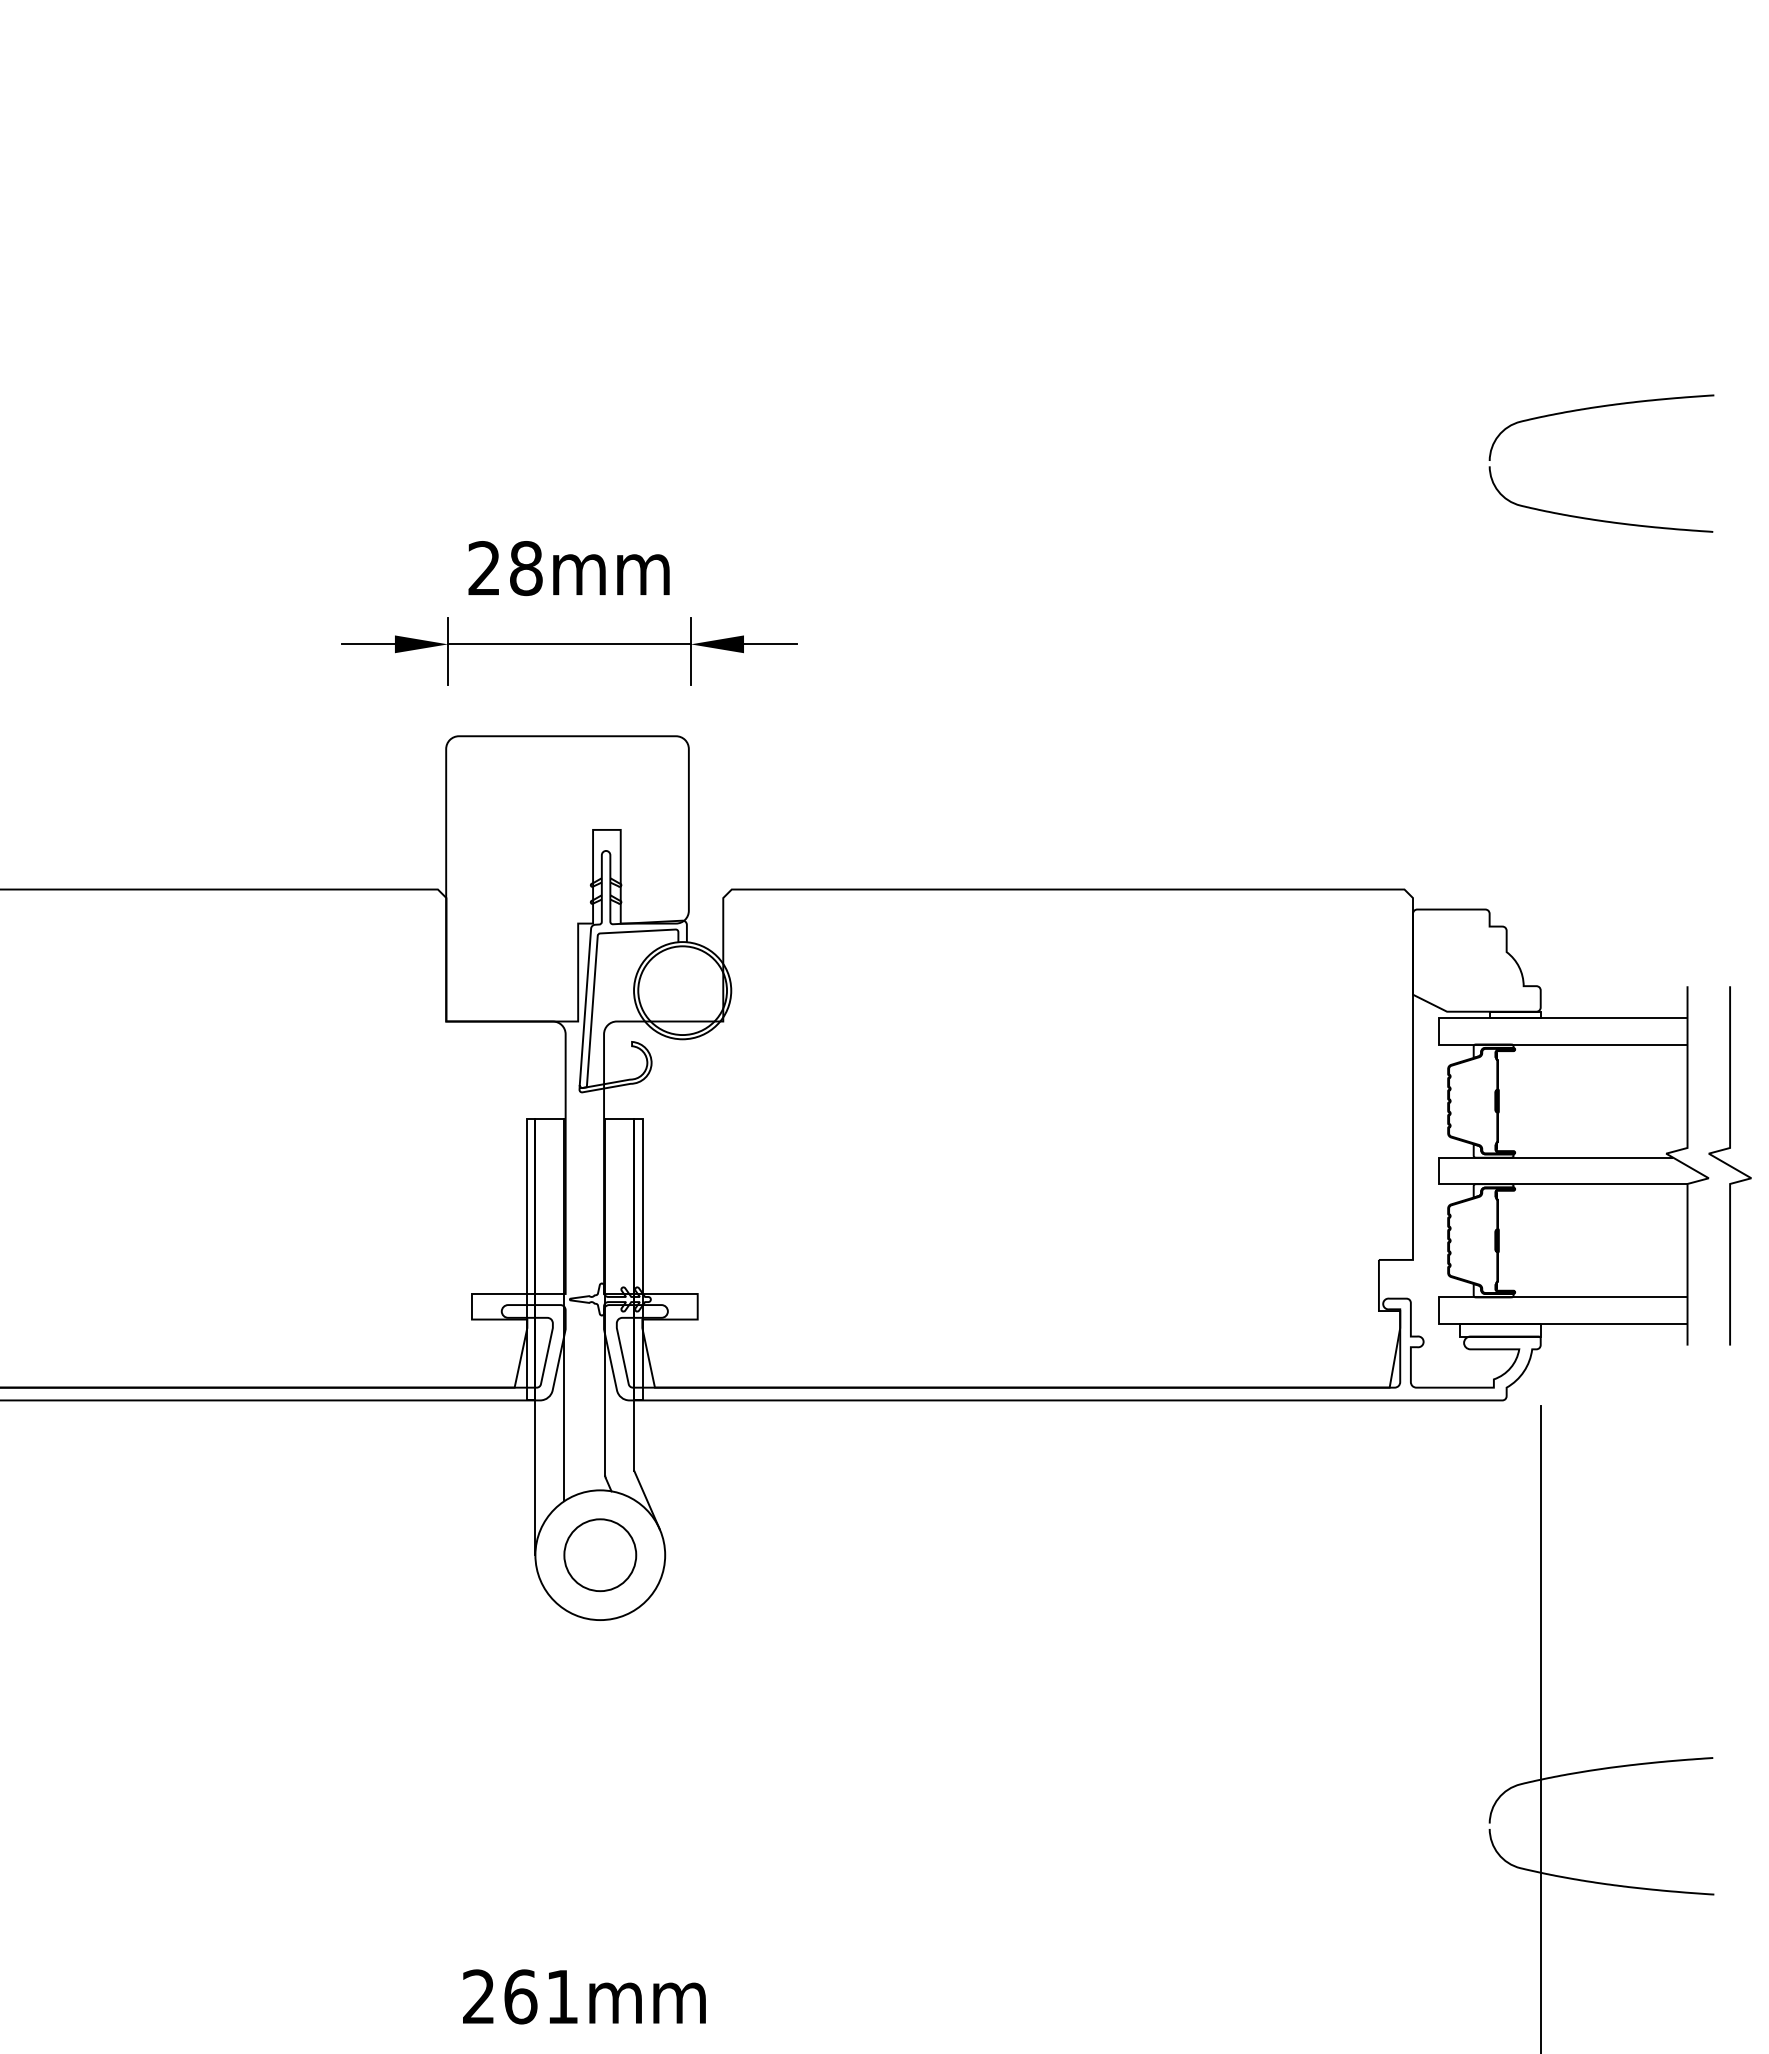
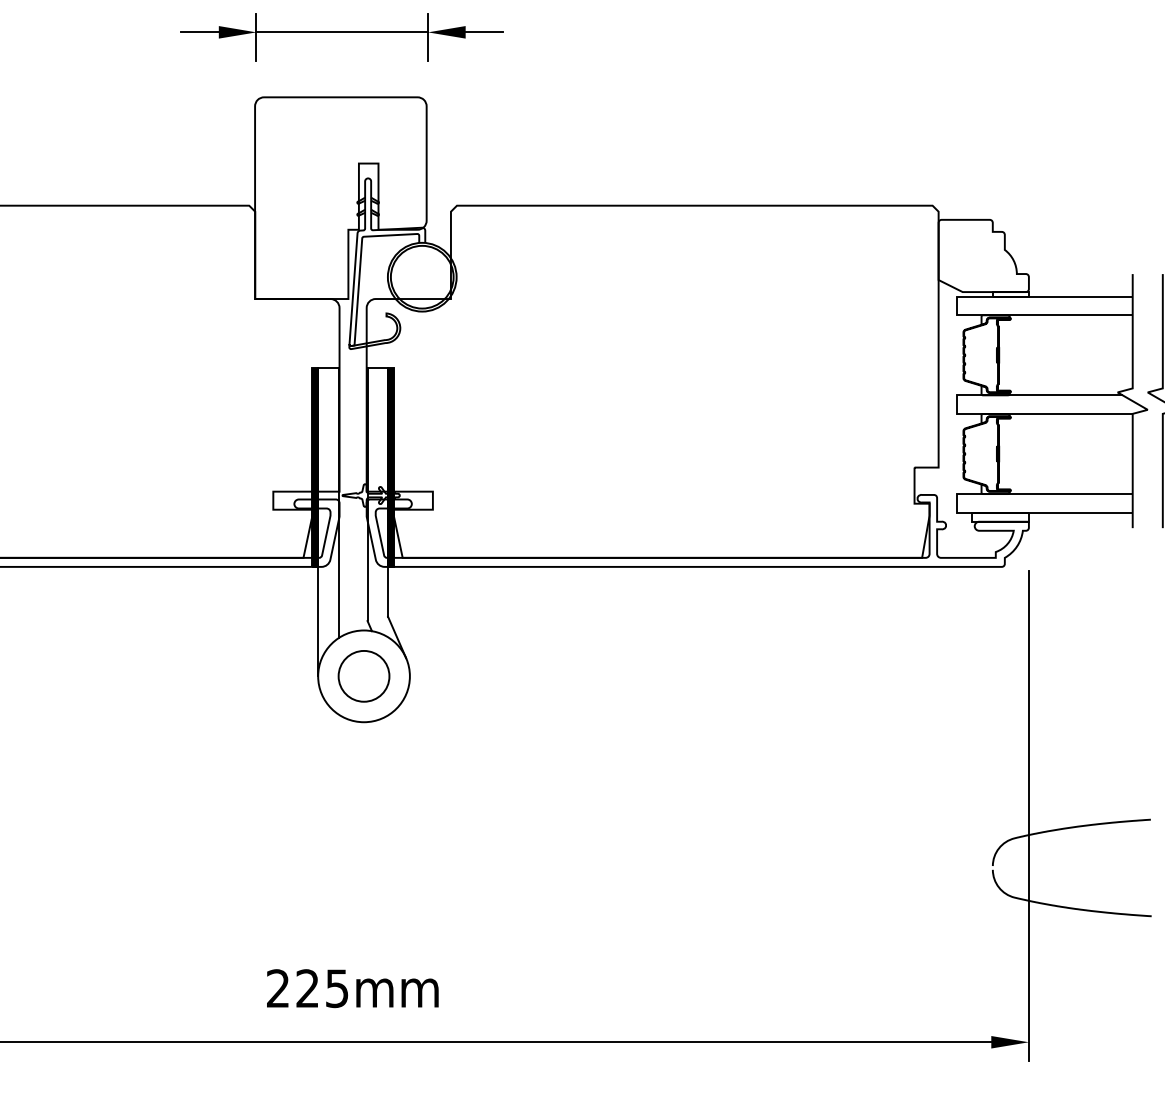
hatch: (530, 1259) -> (314, 467), added
hatch: (638, 1259) -> (391, 467), added
text: (540, 1996) -> (321, 988), 261mm -> 225mm

